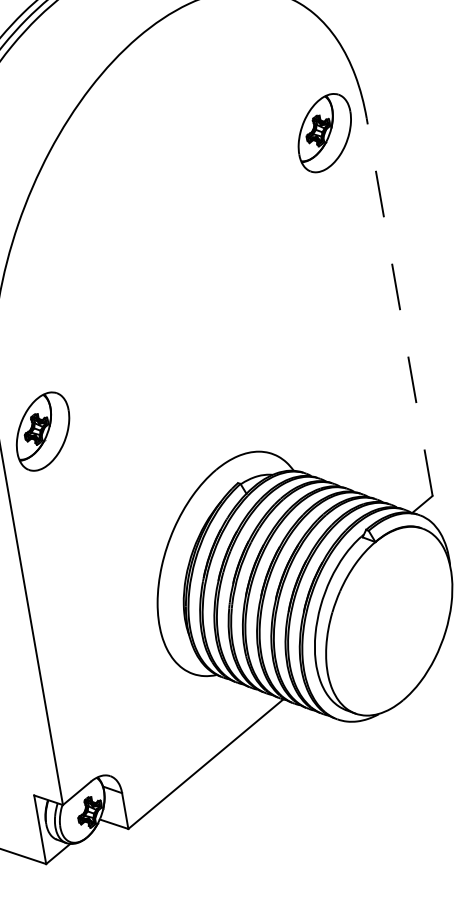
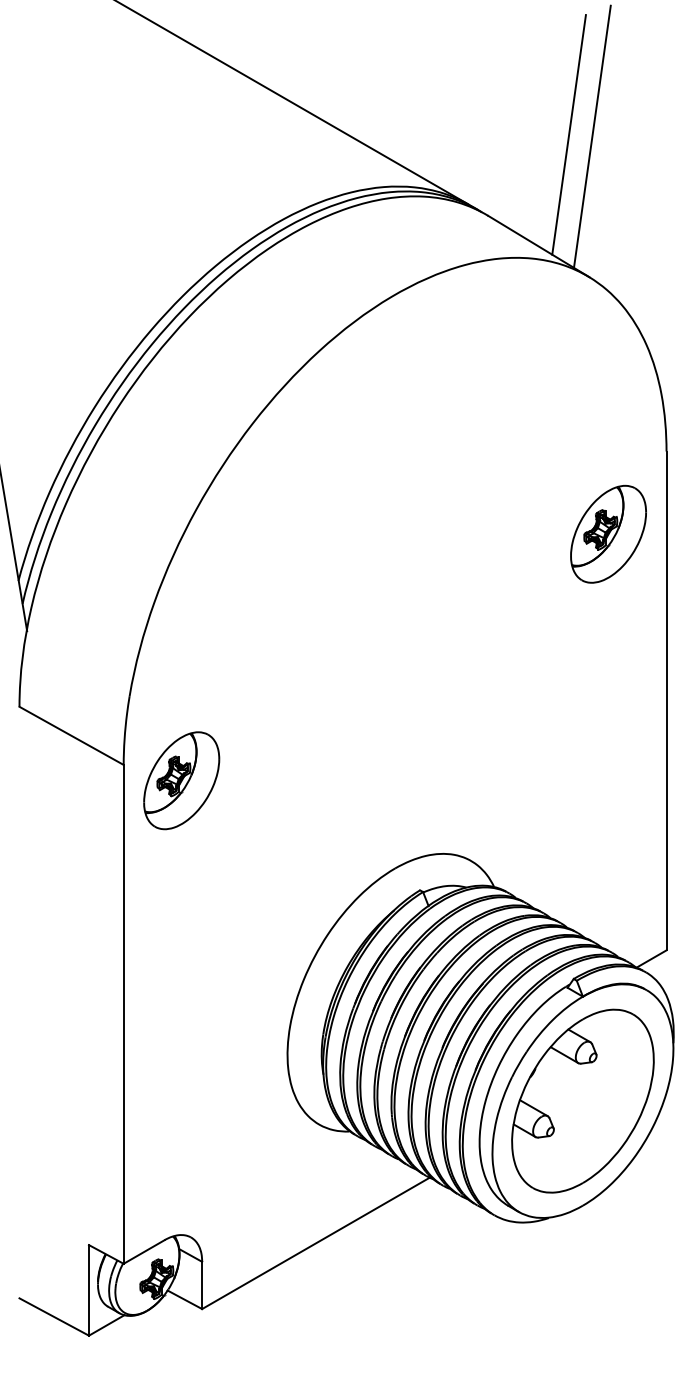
part: (324, 132) -> (608, 533), moved
line: (399, 306) -> (666, 700), dashed -> solid
part: (388, 620) -> (582, 1100), added

